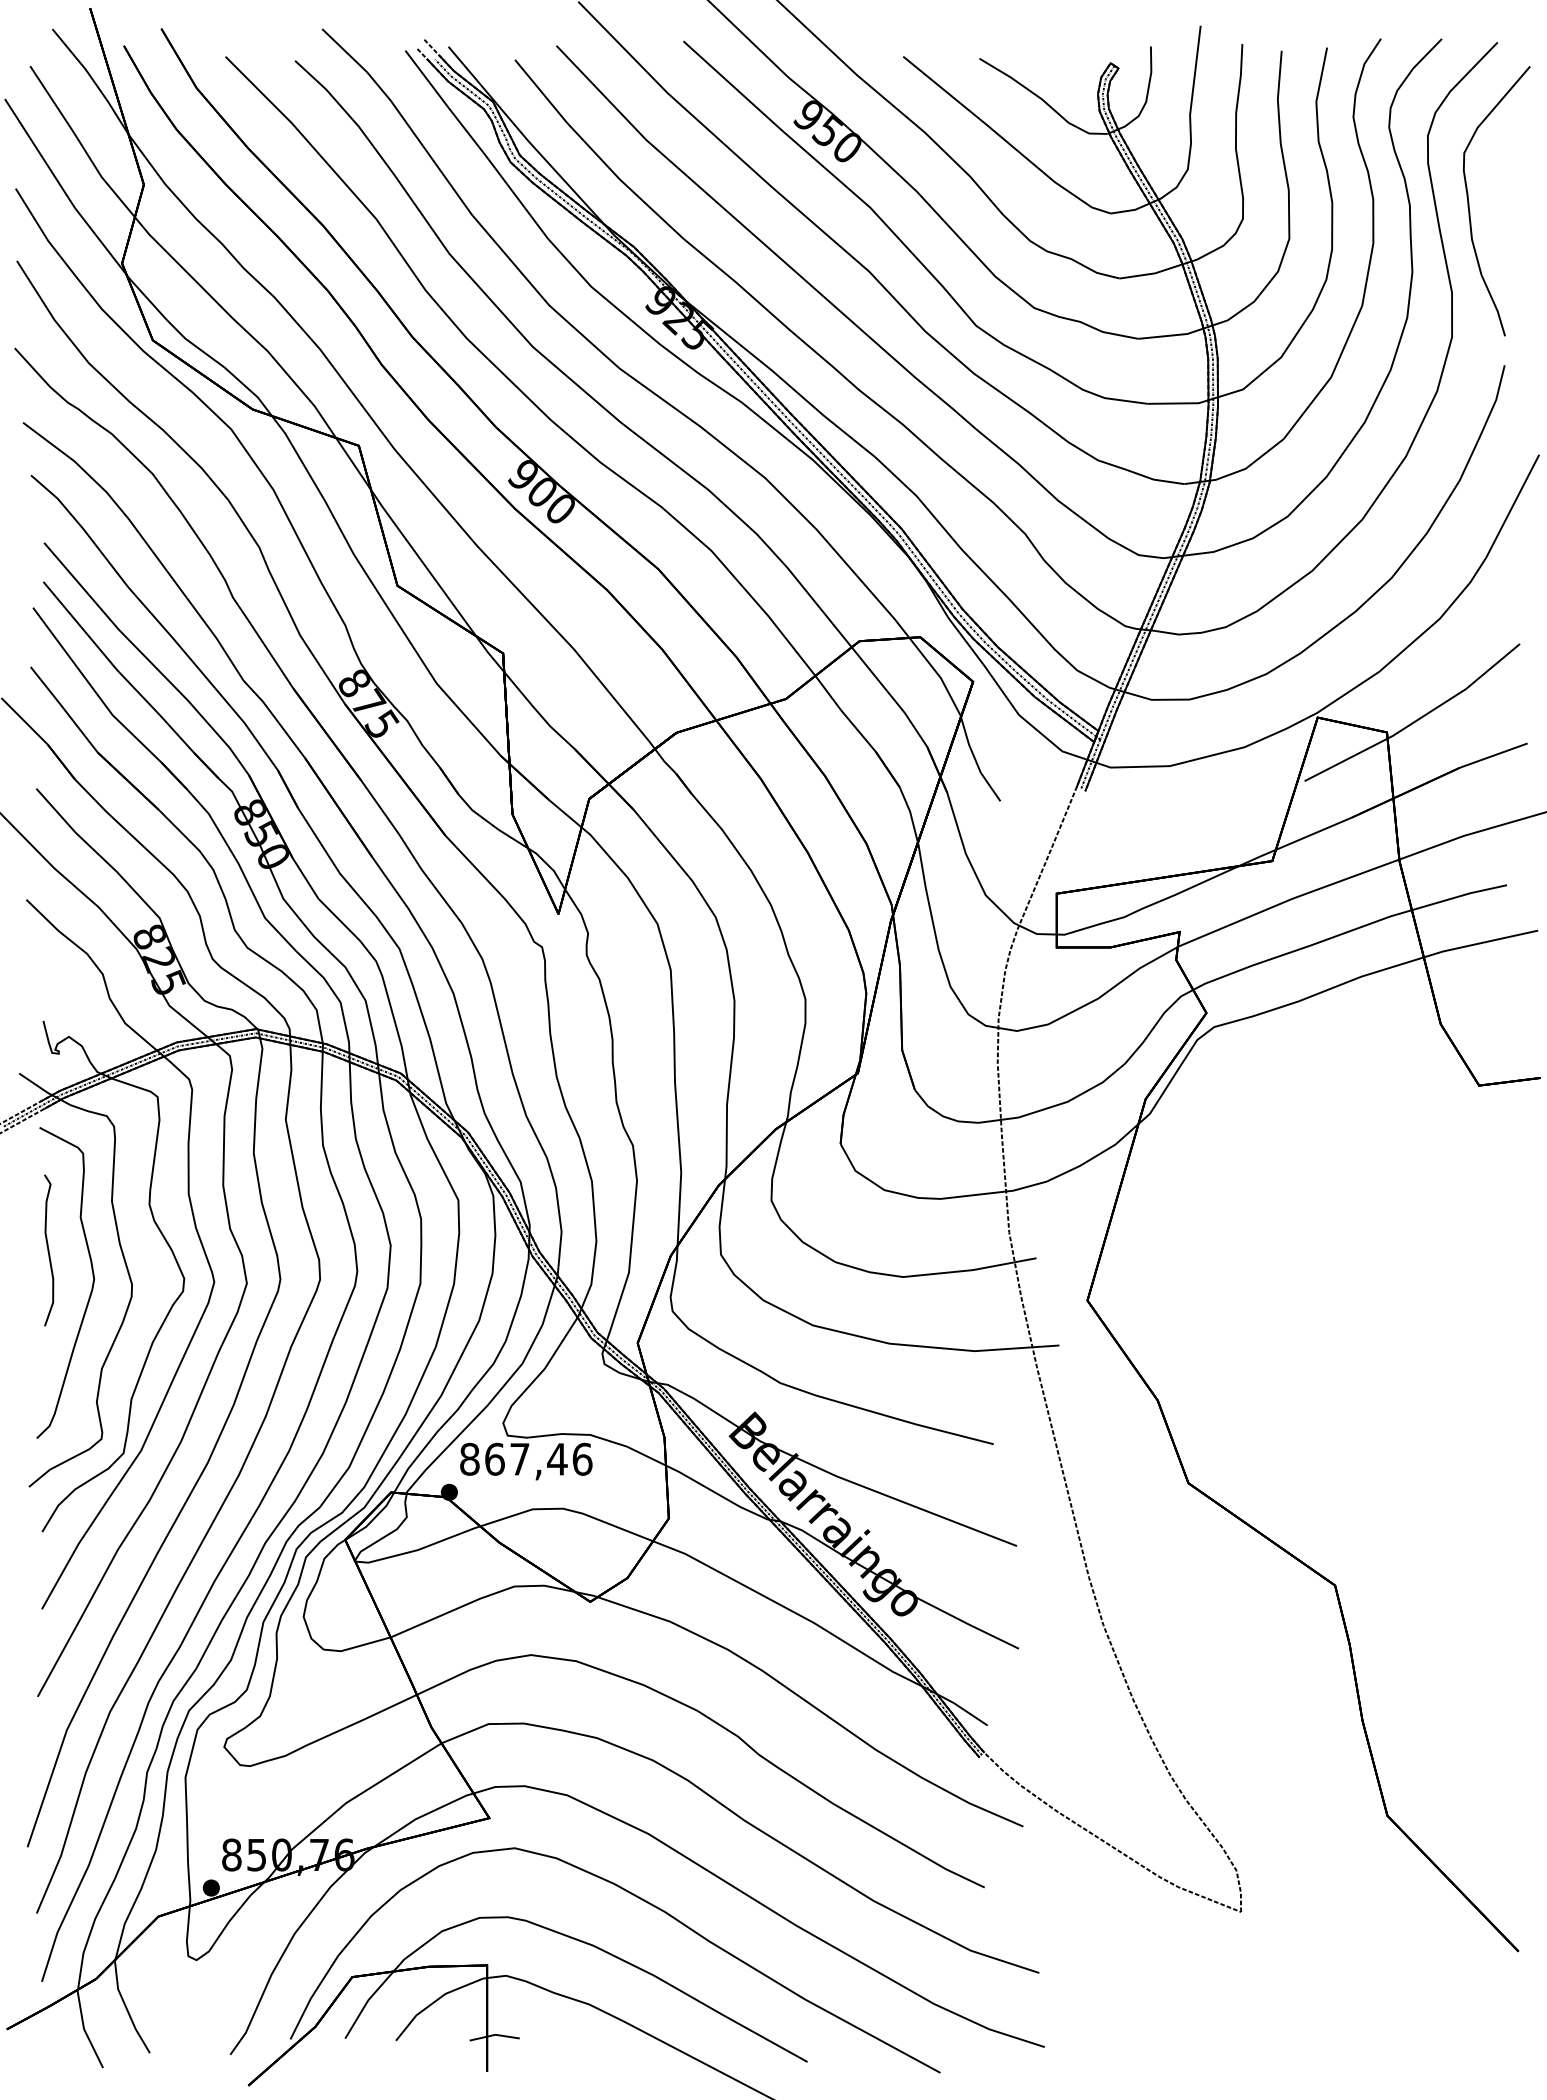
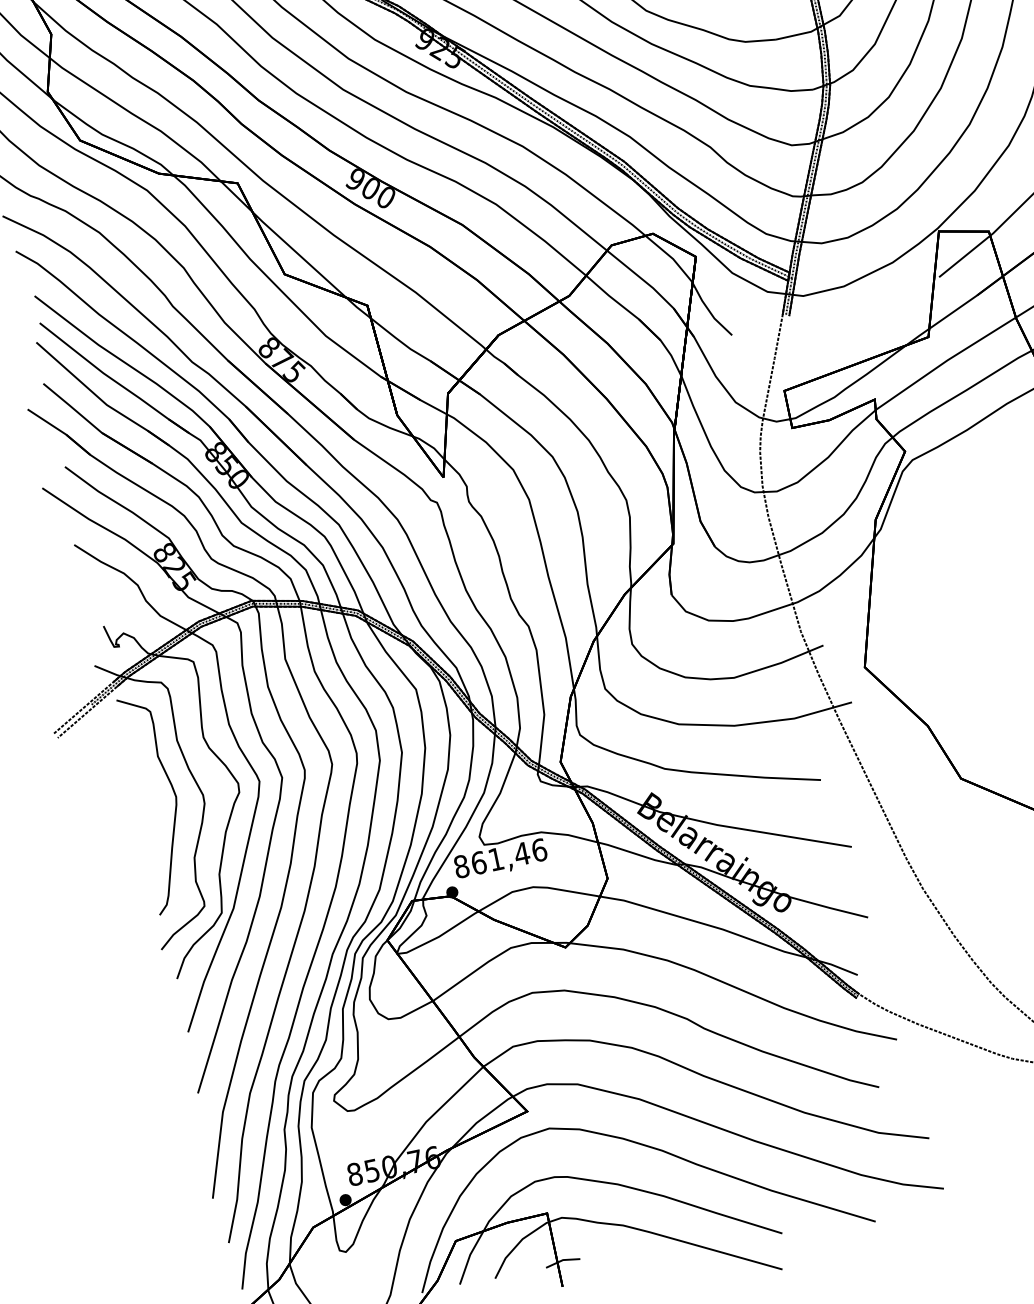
part: (49, 1250) -> (141, 783), removed
text: (519, 1459) -> (495, 859), 867,46 -> 861,46

